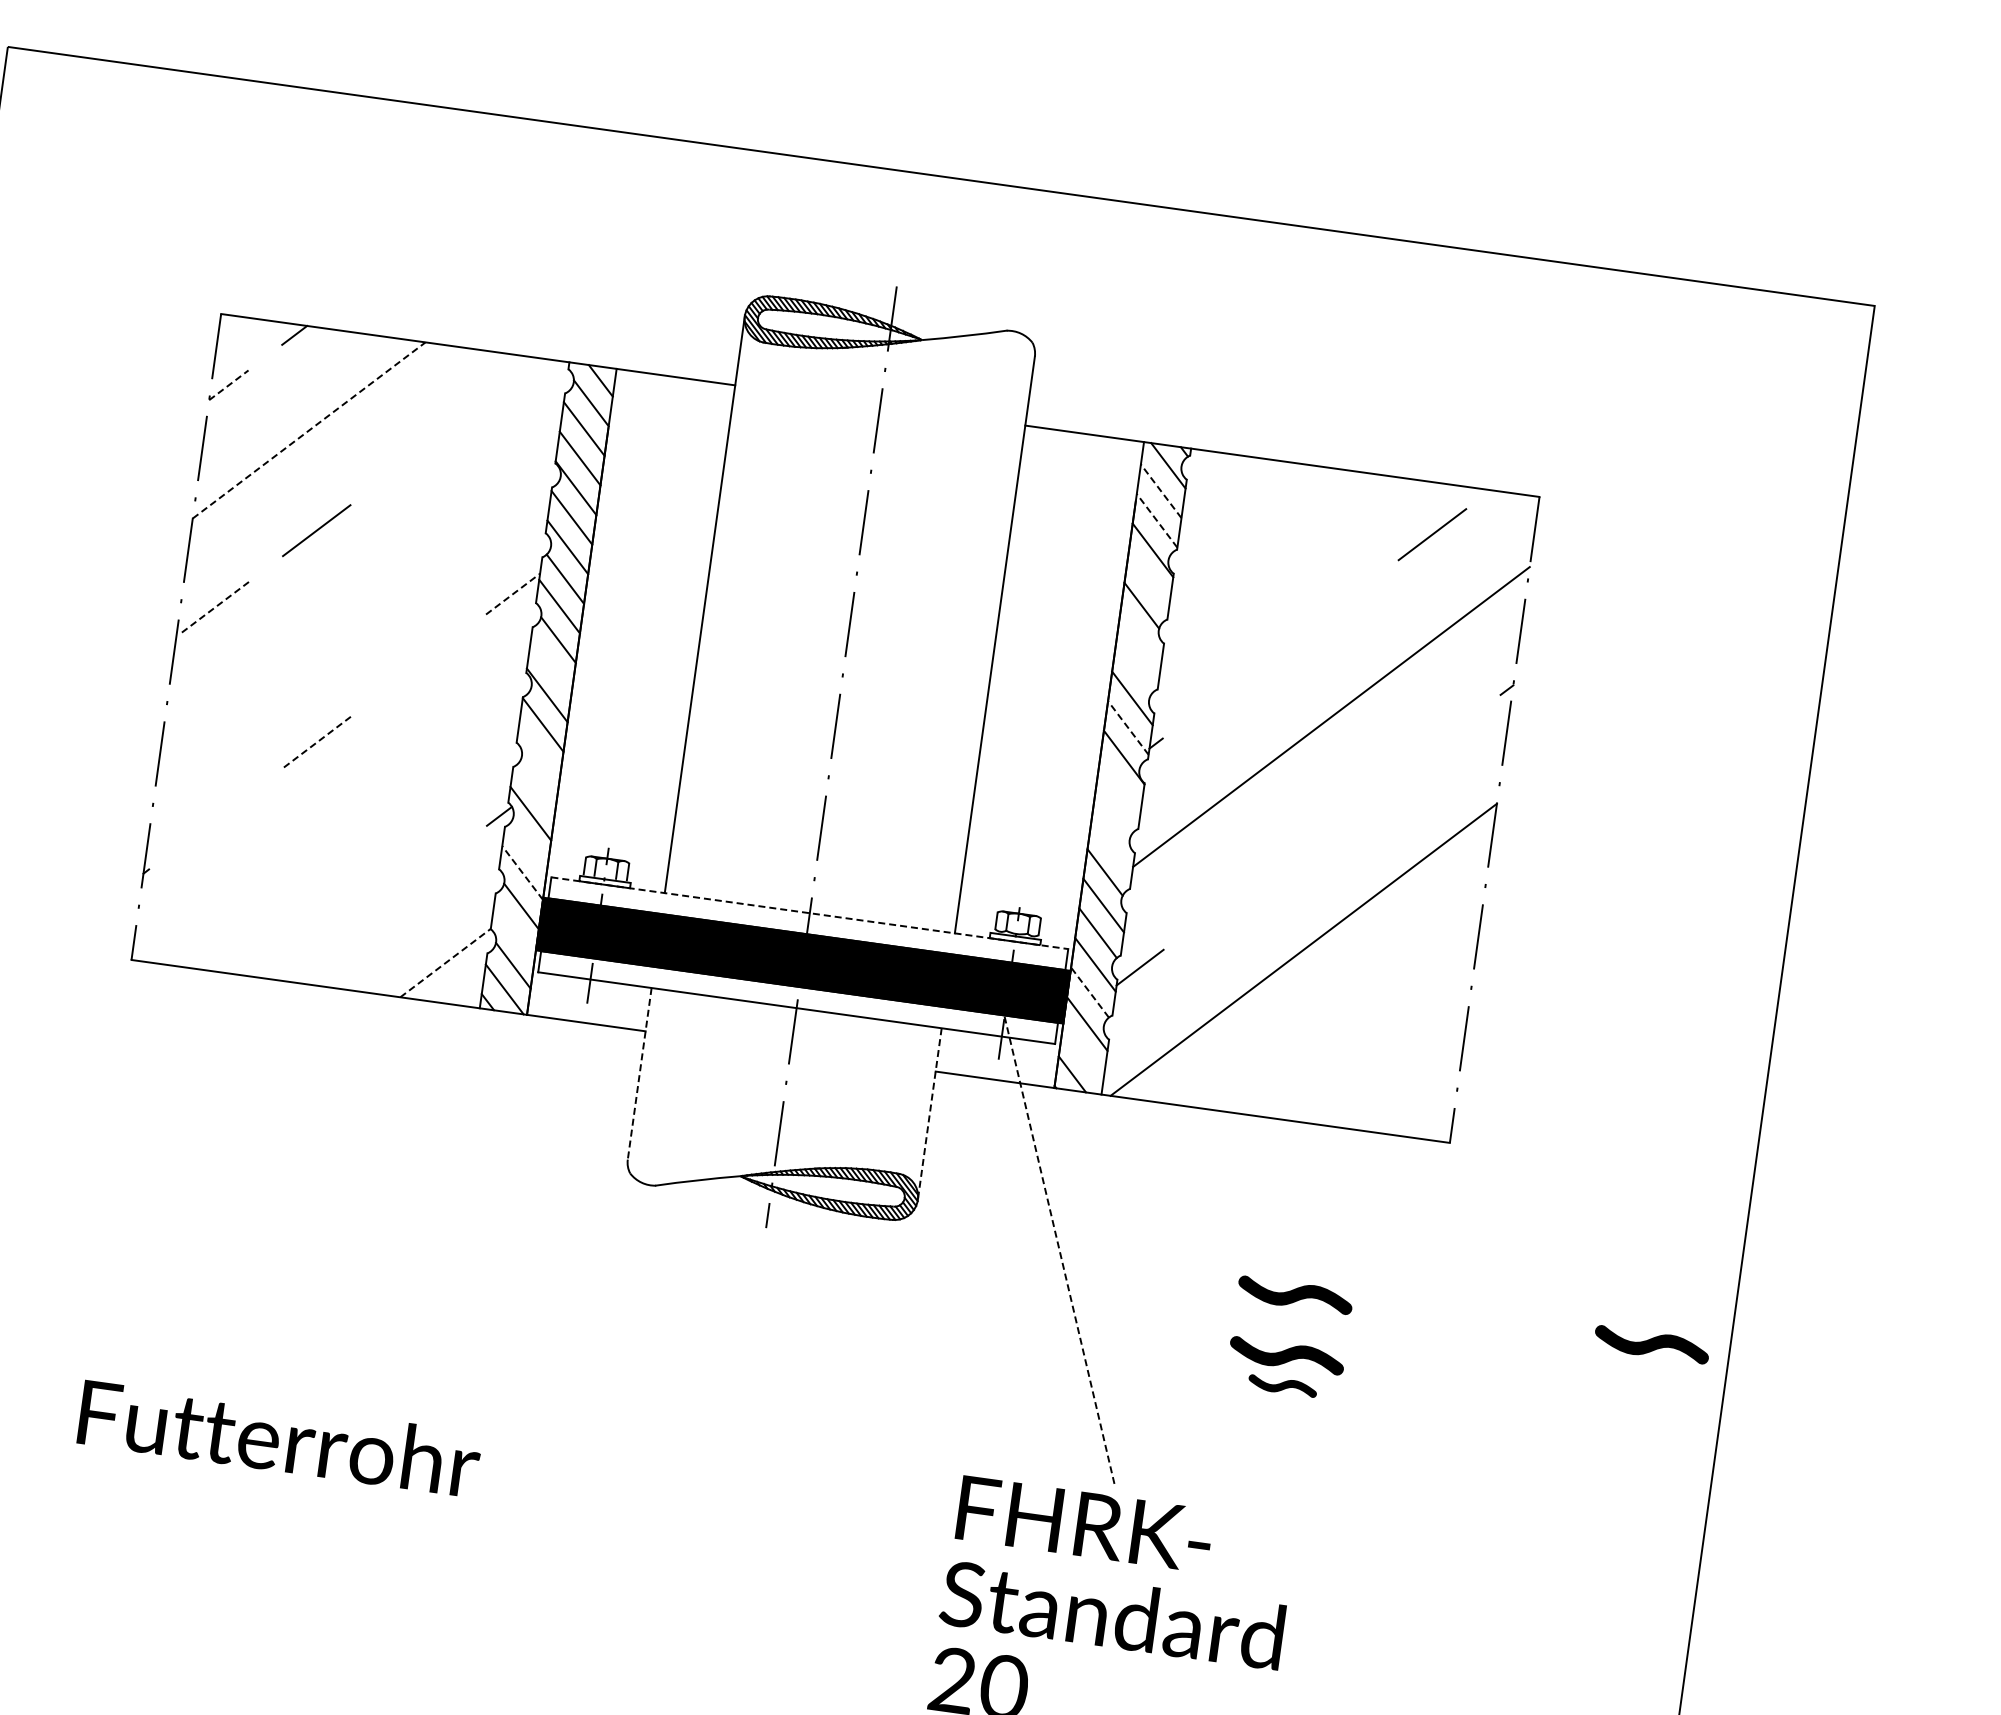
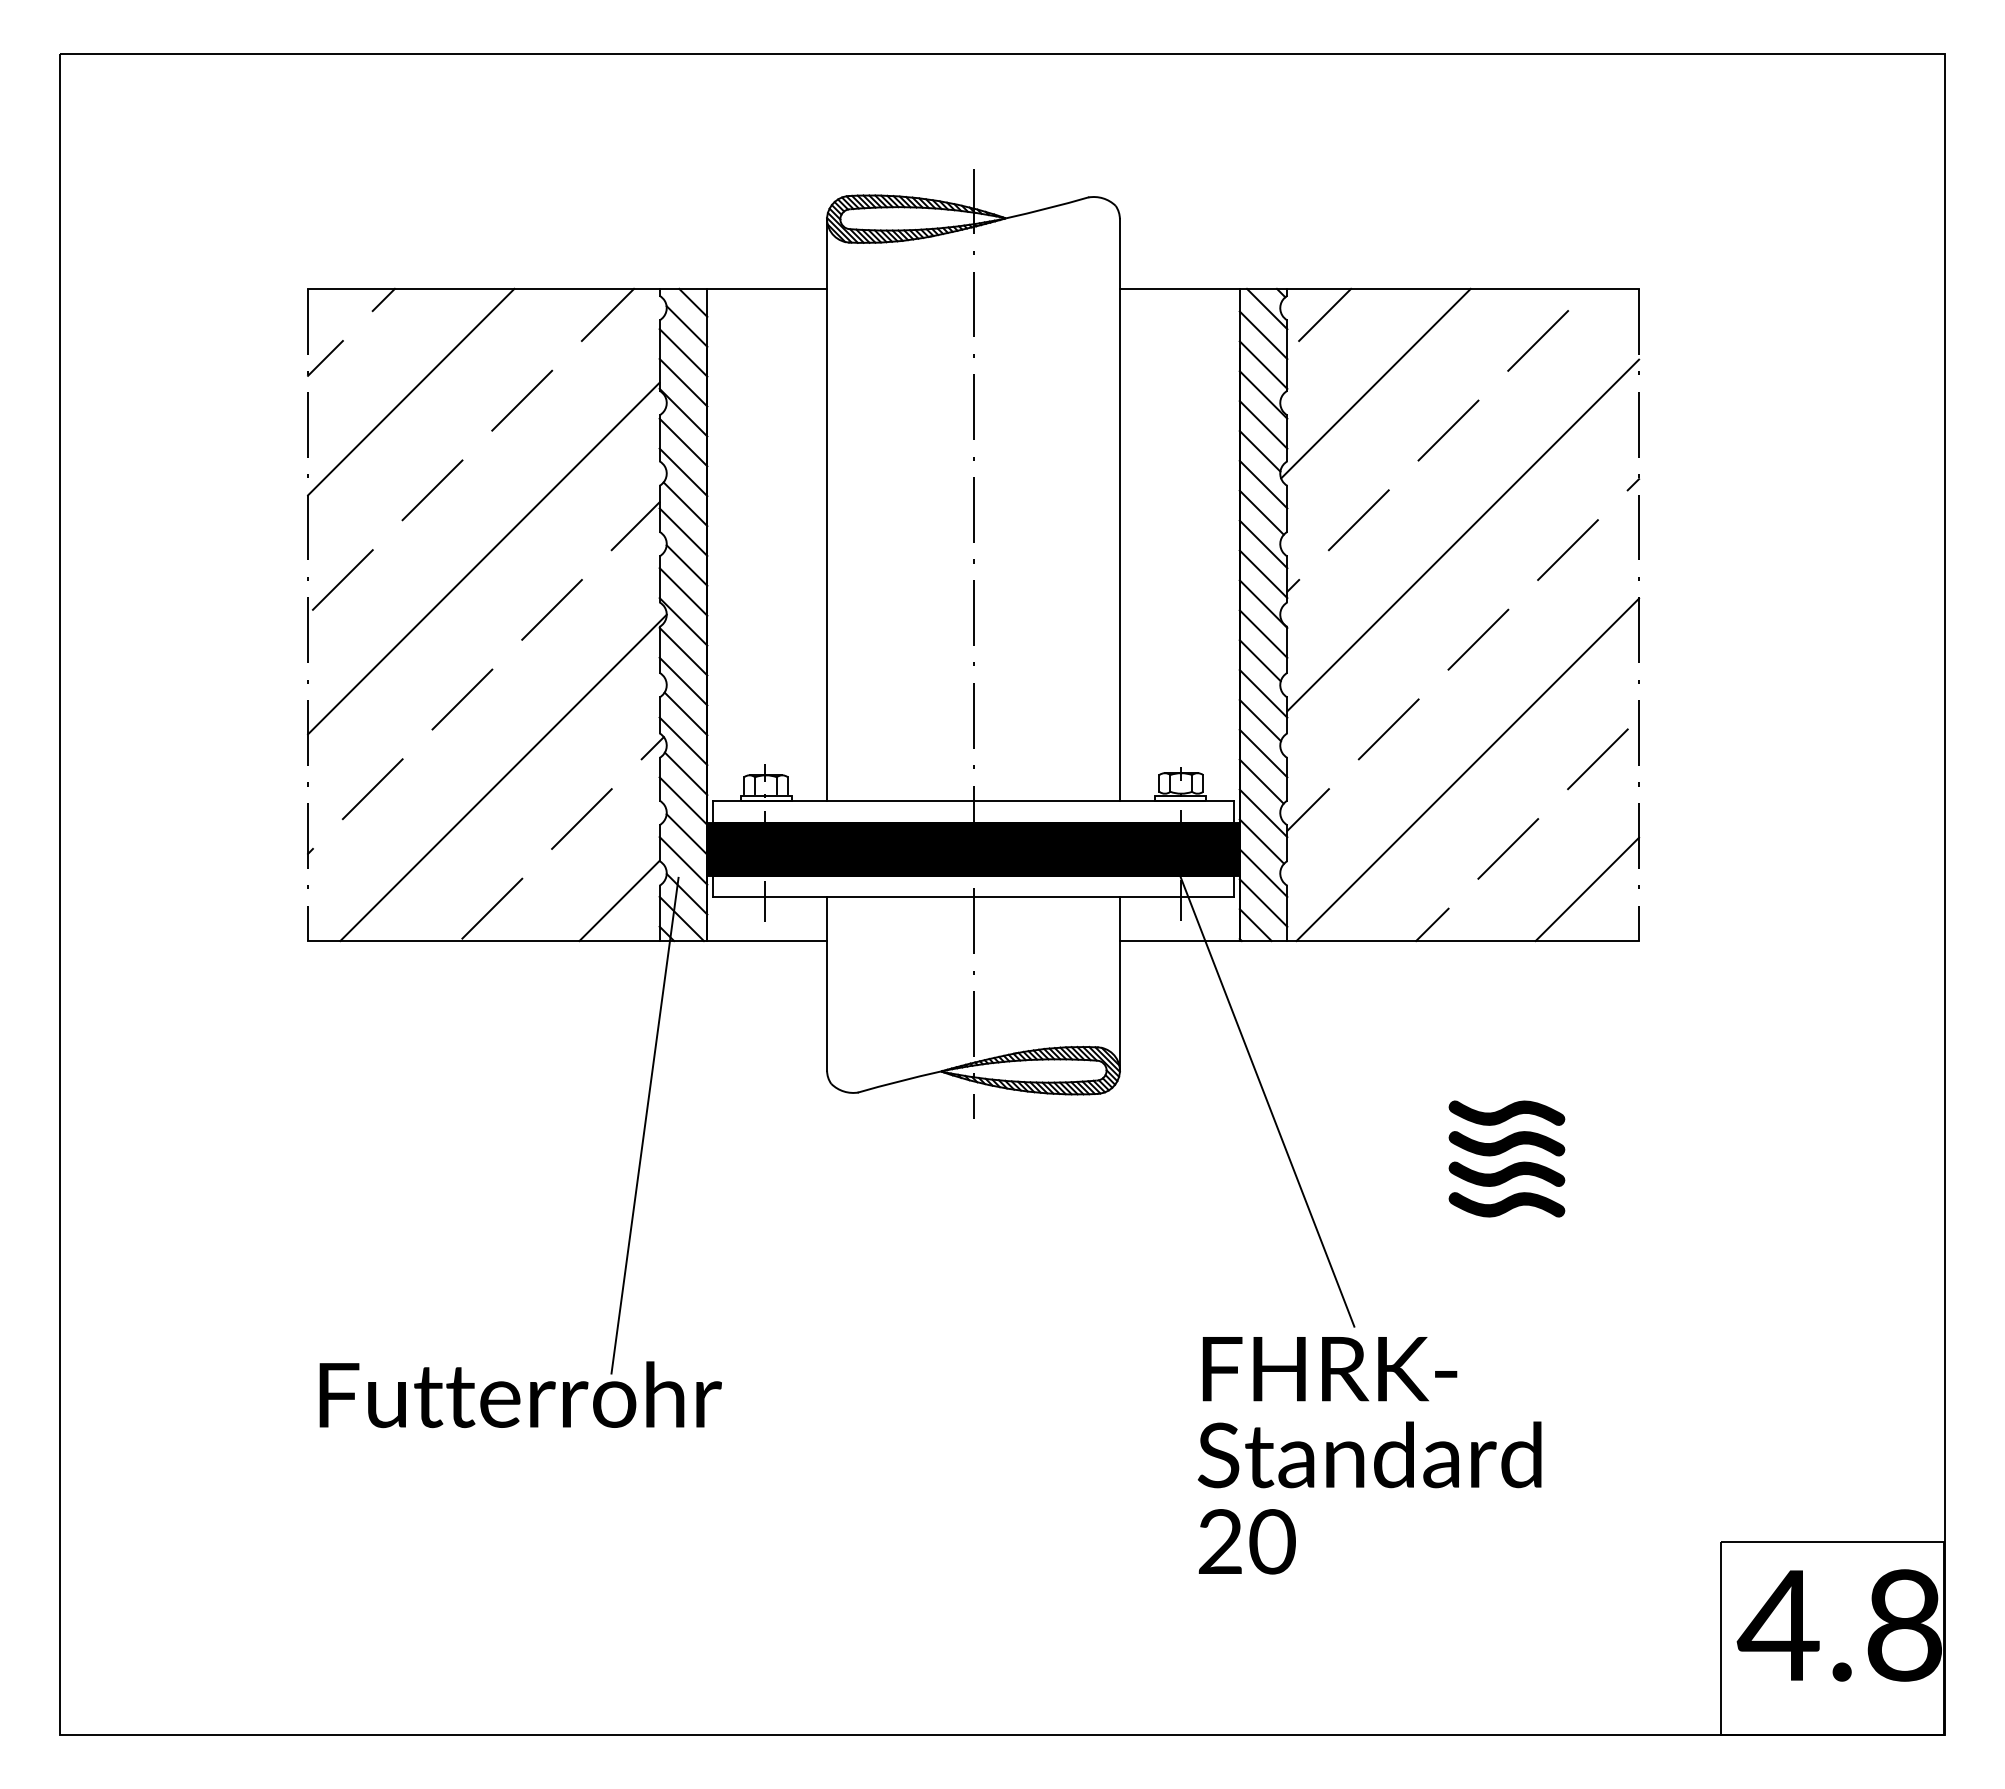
line: (514, 380) -> (607, 314), added
line: (228, 385) -> (325, 358), dashed -> solid
line: (309, 430) -> (411, 392), dashed -> solid
line: (418, 454) -> (522, 400), added
line: (1225, 479) -> (1325, 314), added
line: (1161, 491) -> (1263, 335), dashed -> solid
line: (1157, 521) -> (1263, 365), dashed -> solid
line: (1265, 554) -> (1375, 383), added
line: (1148, 579) -> (1263, 424), added
line: (512, 594) -> (635, 526), dashed -> solid
line: (357, 605) -> (483, 558), added
line: (216, 606) -> (343, 579), dashed -> solid
line: (1331, 611) -> (1448, 430), added
line: (1140, 639) -> (1263, 484), added
line: (418, 665) -> (551, 609), added
line: (551, 665) -> (683, 591), added
line: (1134, 666) -> (1261, 512), added
line: (1229, 687) -> (1358, 520), added
line: (1128, 728) -> (1263, 574), dashed -> solid
line: (317, 741) -> (462, 699), dashed -> solid
line: (1432, 745) -> (1567, 549), added
line: (539, 754) -> (683, 681), added
line: (536, 786) -> (685, 713), added
line: (1120, 786) -> (1263, 633), added
line: (1112, 812) -> (1259, 660), added
line: (216, 818) -> (372, 789), added
line: (1332, 822) -> (1478, 639), added
line: (347, 824) -> (503, 777), added
line: (528, 845) -> (685, 773), added
line: (1111, 846) -> (1263, 693), added
line: (522, 873) -> (683, 801), dashed -> solid
line: (419, 876) -> (581, 818), added
line: (1230, 898) -> (1388, 729), added
line: (809, 913) -> (973, 801), dashed -> solid
line: (514, 931) -> (683, 860), added
line: (318, 953) -> (492, 908), added
line: (1433, 957) -> (1597, 759), added
line: (445, 962) -> (619, 900), dashed -> solid
line: (1089, 992) -> (1261, 841), dashed -> solid
line: (1333, 1033) -> (1508, 848), added
line: (1083, 1053) -> (1263, 902), added
line: (640, 1073) -> (827, 983), dashed -> solid
line: (1405, 1084) -> (1587, 889), added
line: (1247, 1098) -> (1432, 924), added
line: (929, 1113) -> (1119, 983), dashed -> solid
line: (439, 1188) -> (644, 1125), added
line: (1059, 1250) -> (1267, 1101), dashed -> solid
fill: (1290, 1325) -> (1506, 1143), added
part: (1651, 1344) -> (1866, 1112), removed
part: (1282, 1385) -> (1506, 1204), size x1.67

